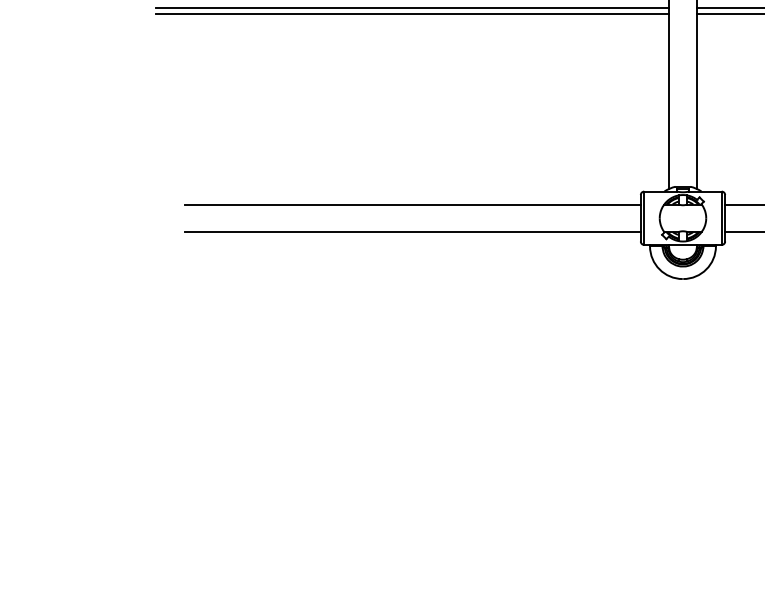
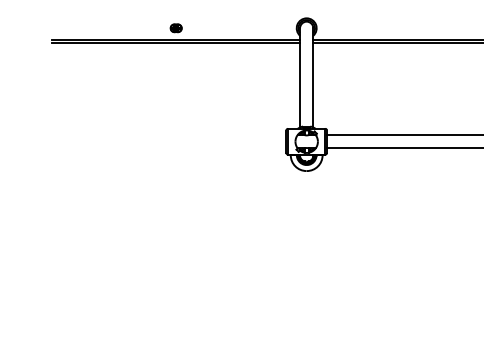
line: (413, 205) -> (176, 135), removed
line: (413, 232) -> (176, 148), removed

